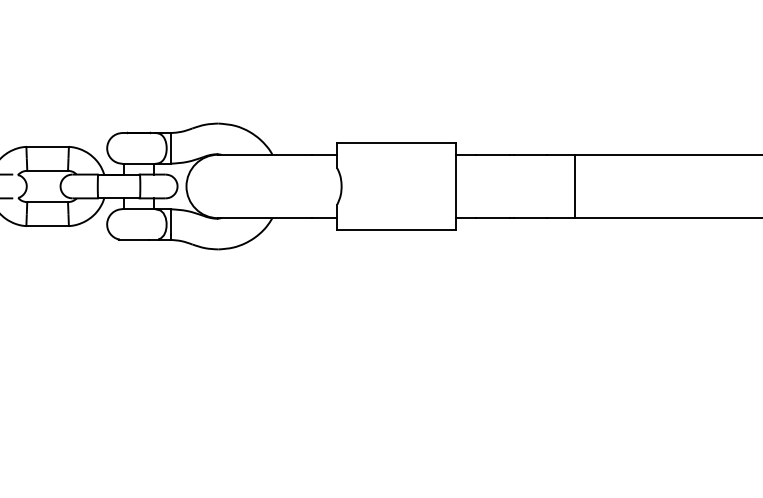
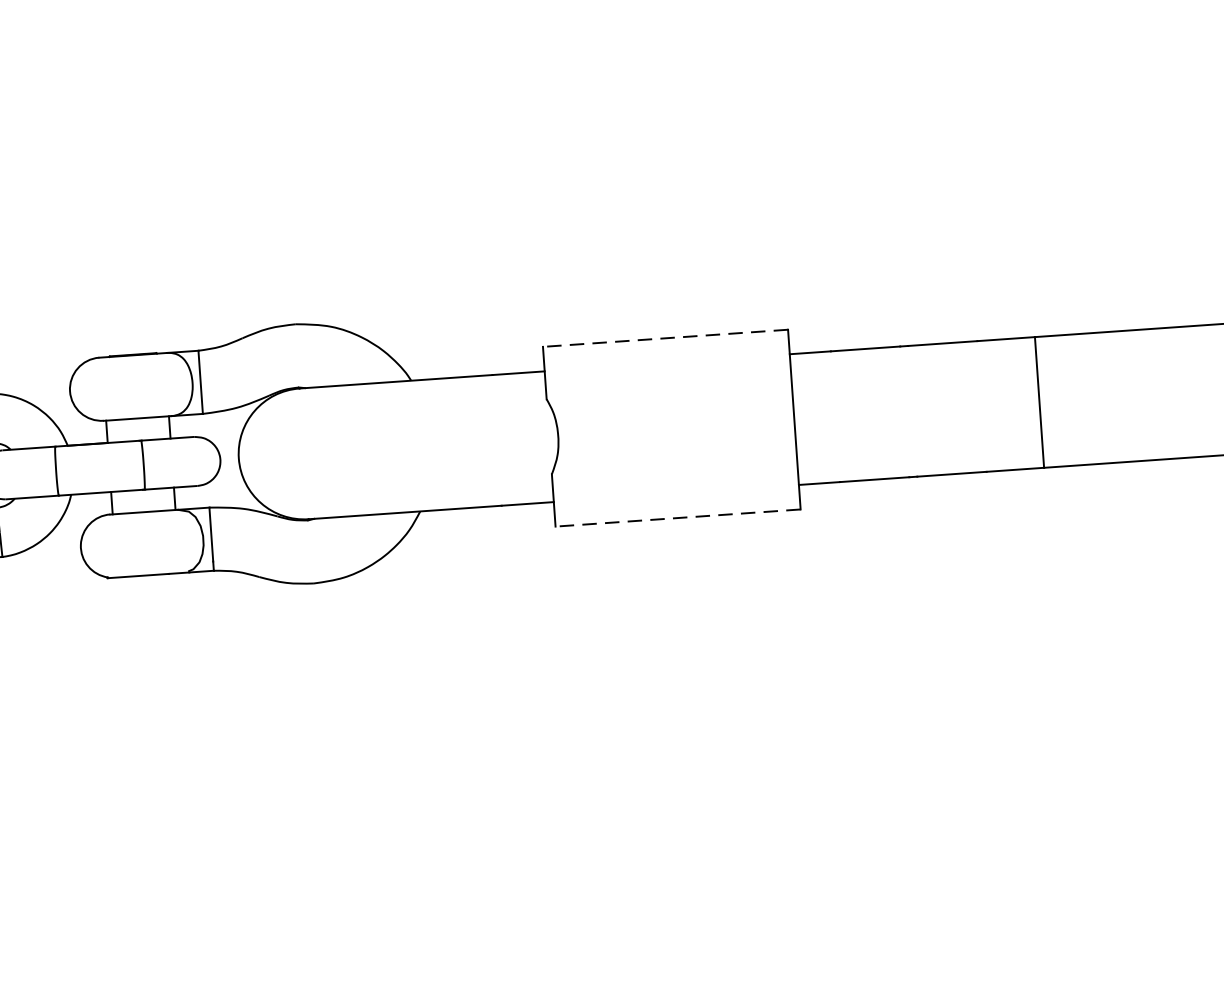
line: (396, 142) -> (664, 337), solid -> dashed
line: (396, 230) -> (677, 518), solid -> dashed

